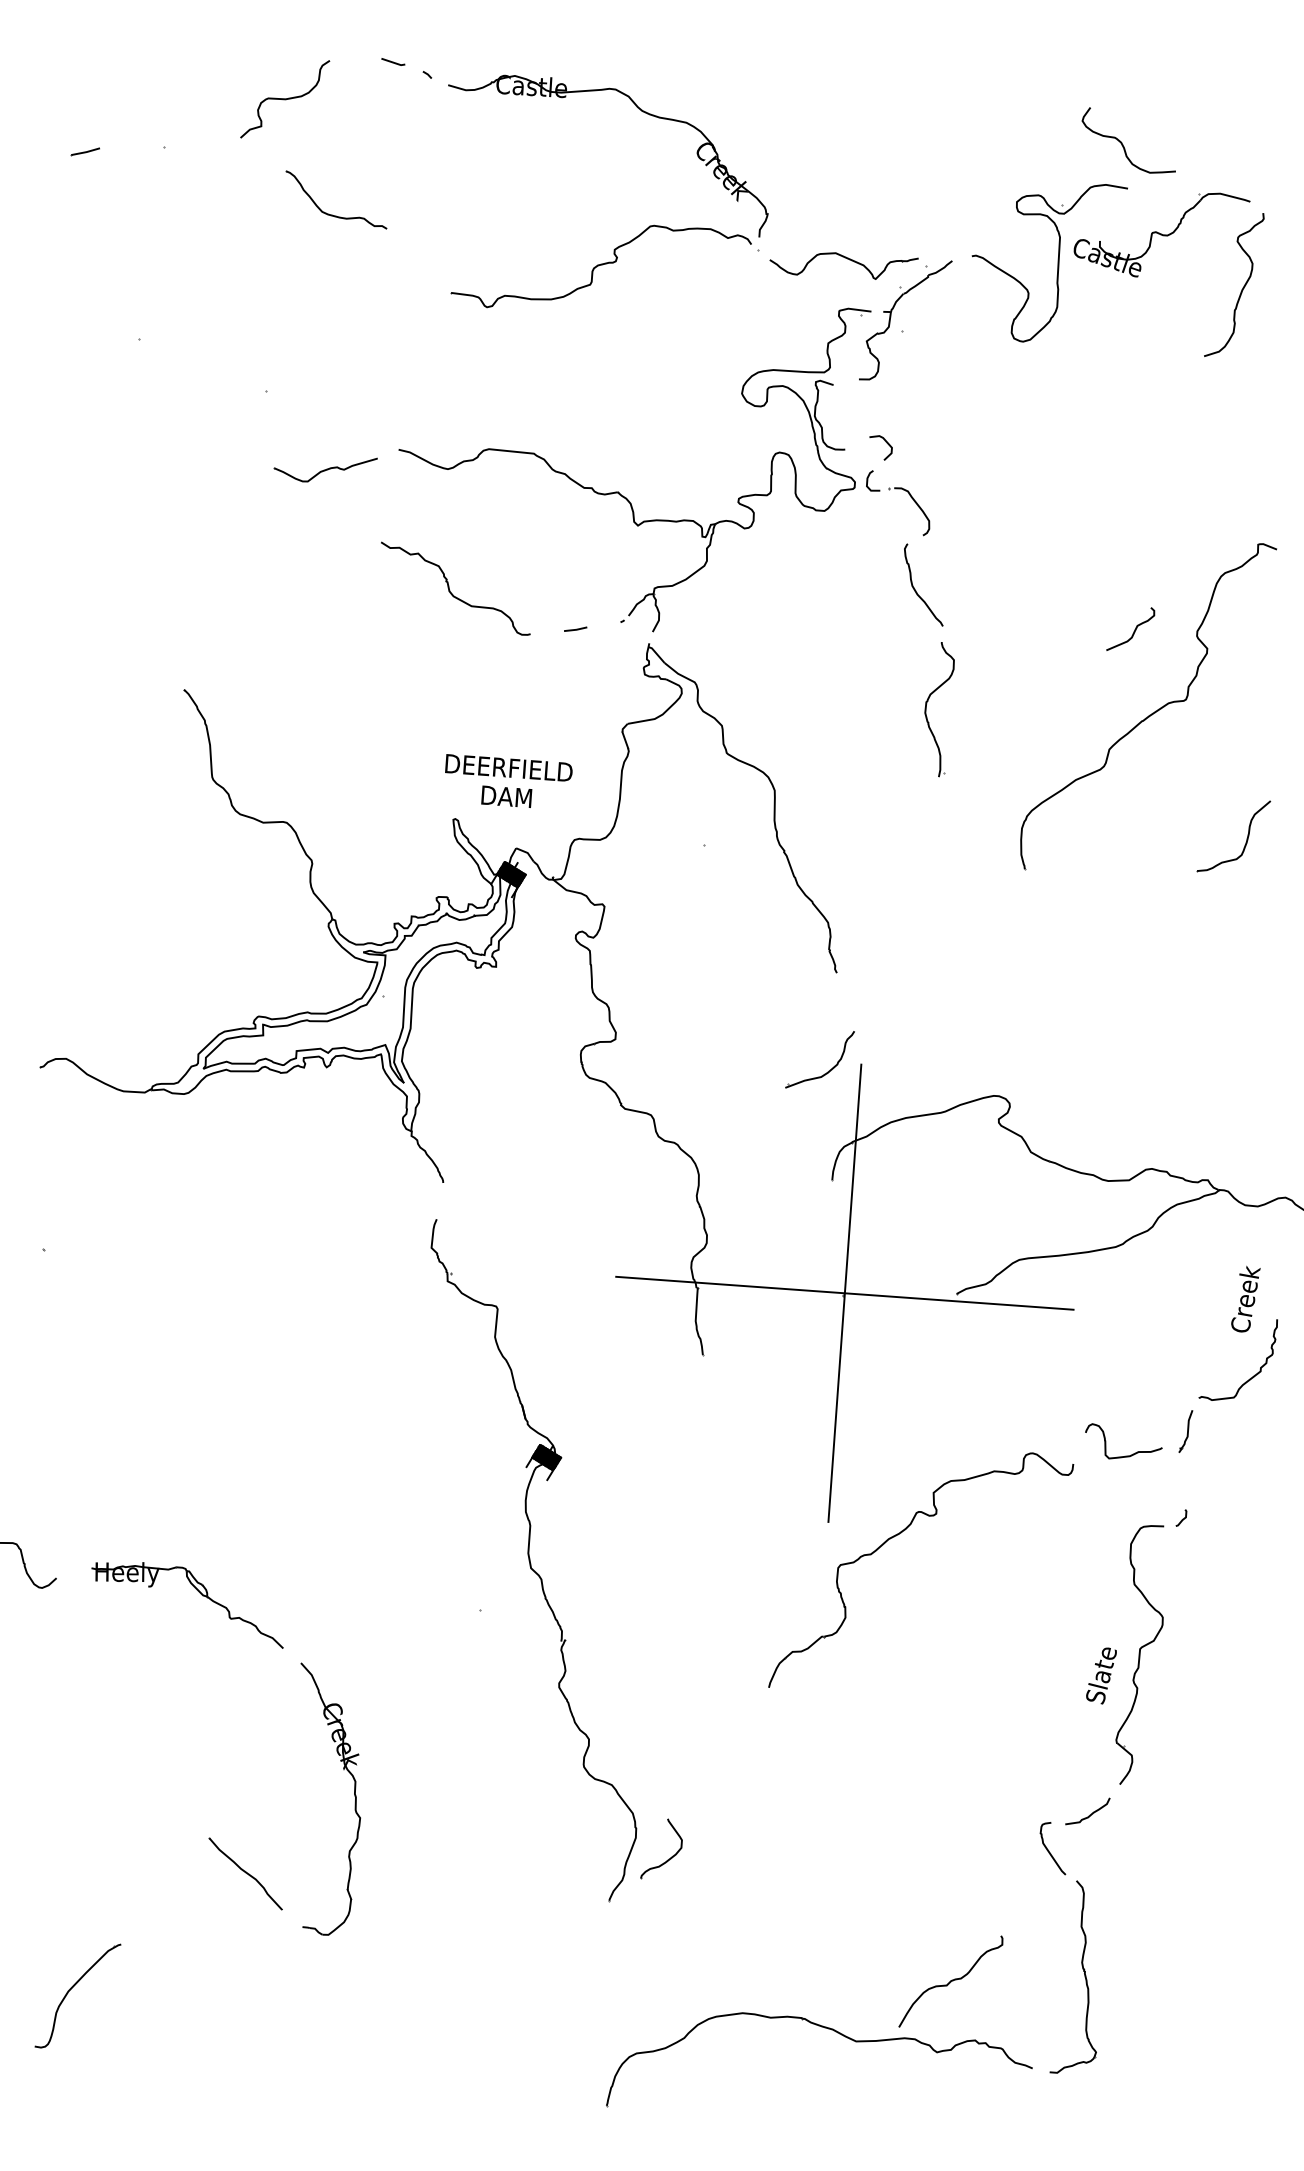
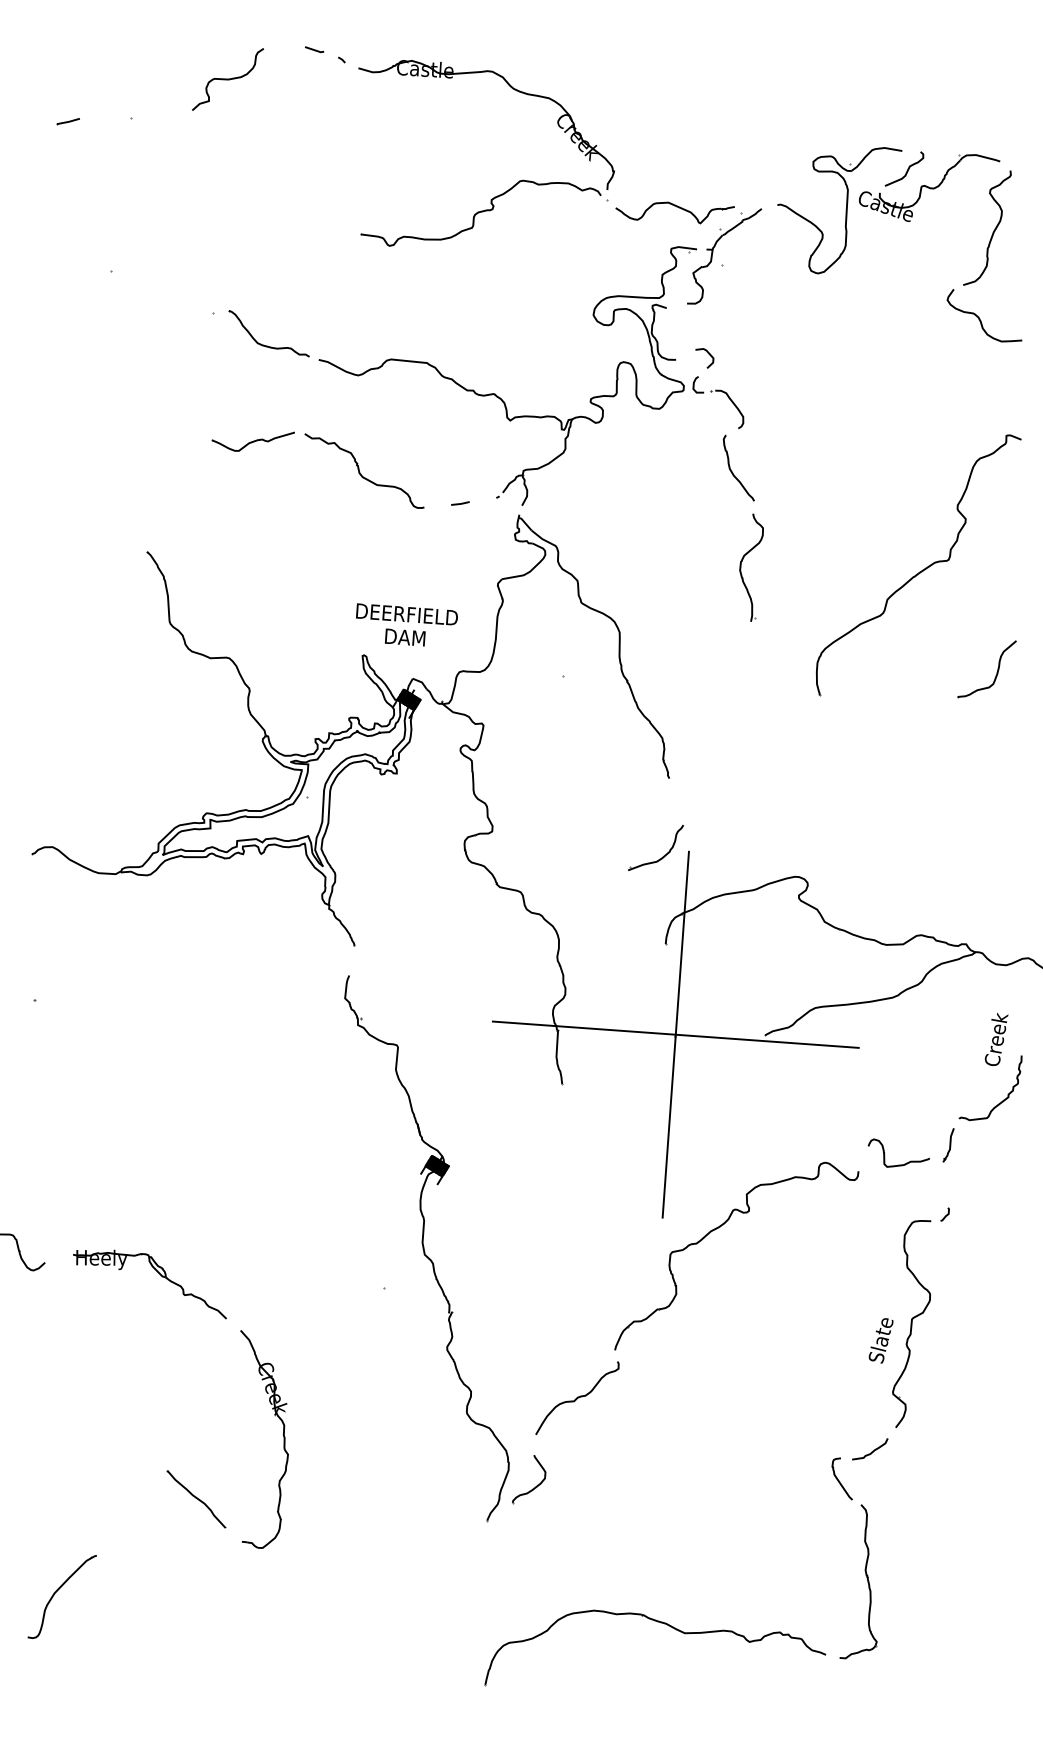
curve: (1122, 142) -> (979, 317), moved
part: (332, 214) -> (265, 345), moved
part: (325, 469) -> (253, 441), moved
curve: (1134, 629) -> (907, 169), moved
curve: (950, 1981) -> (577, 1398), moved

